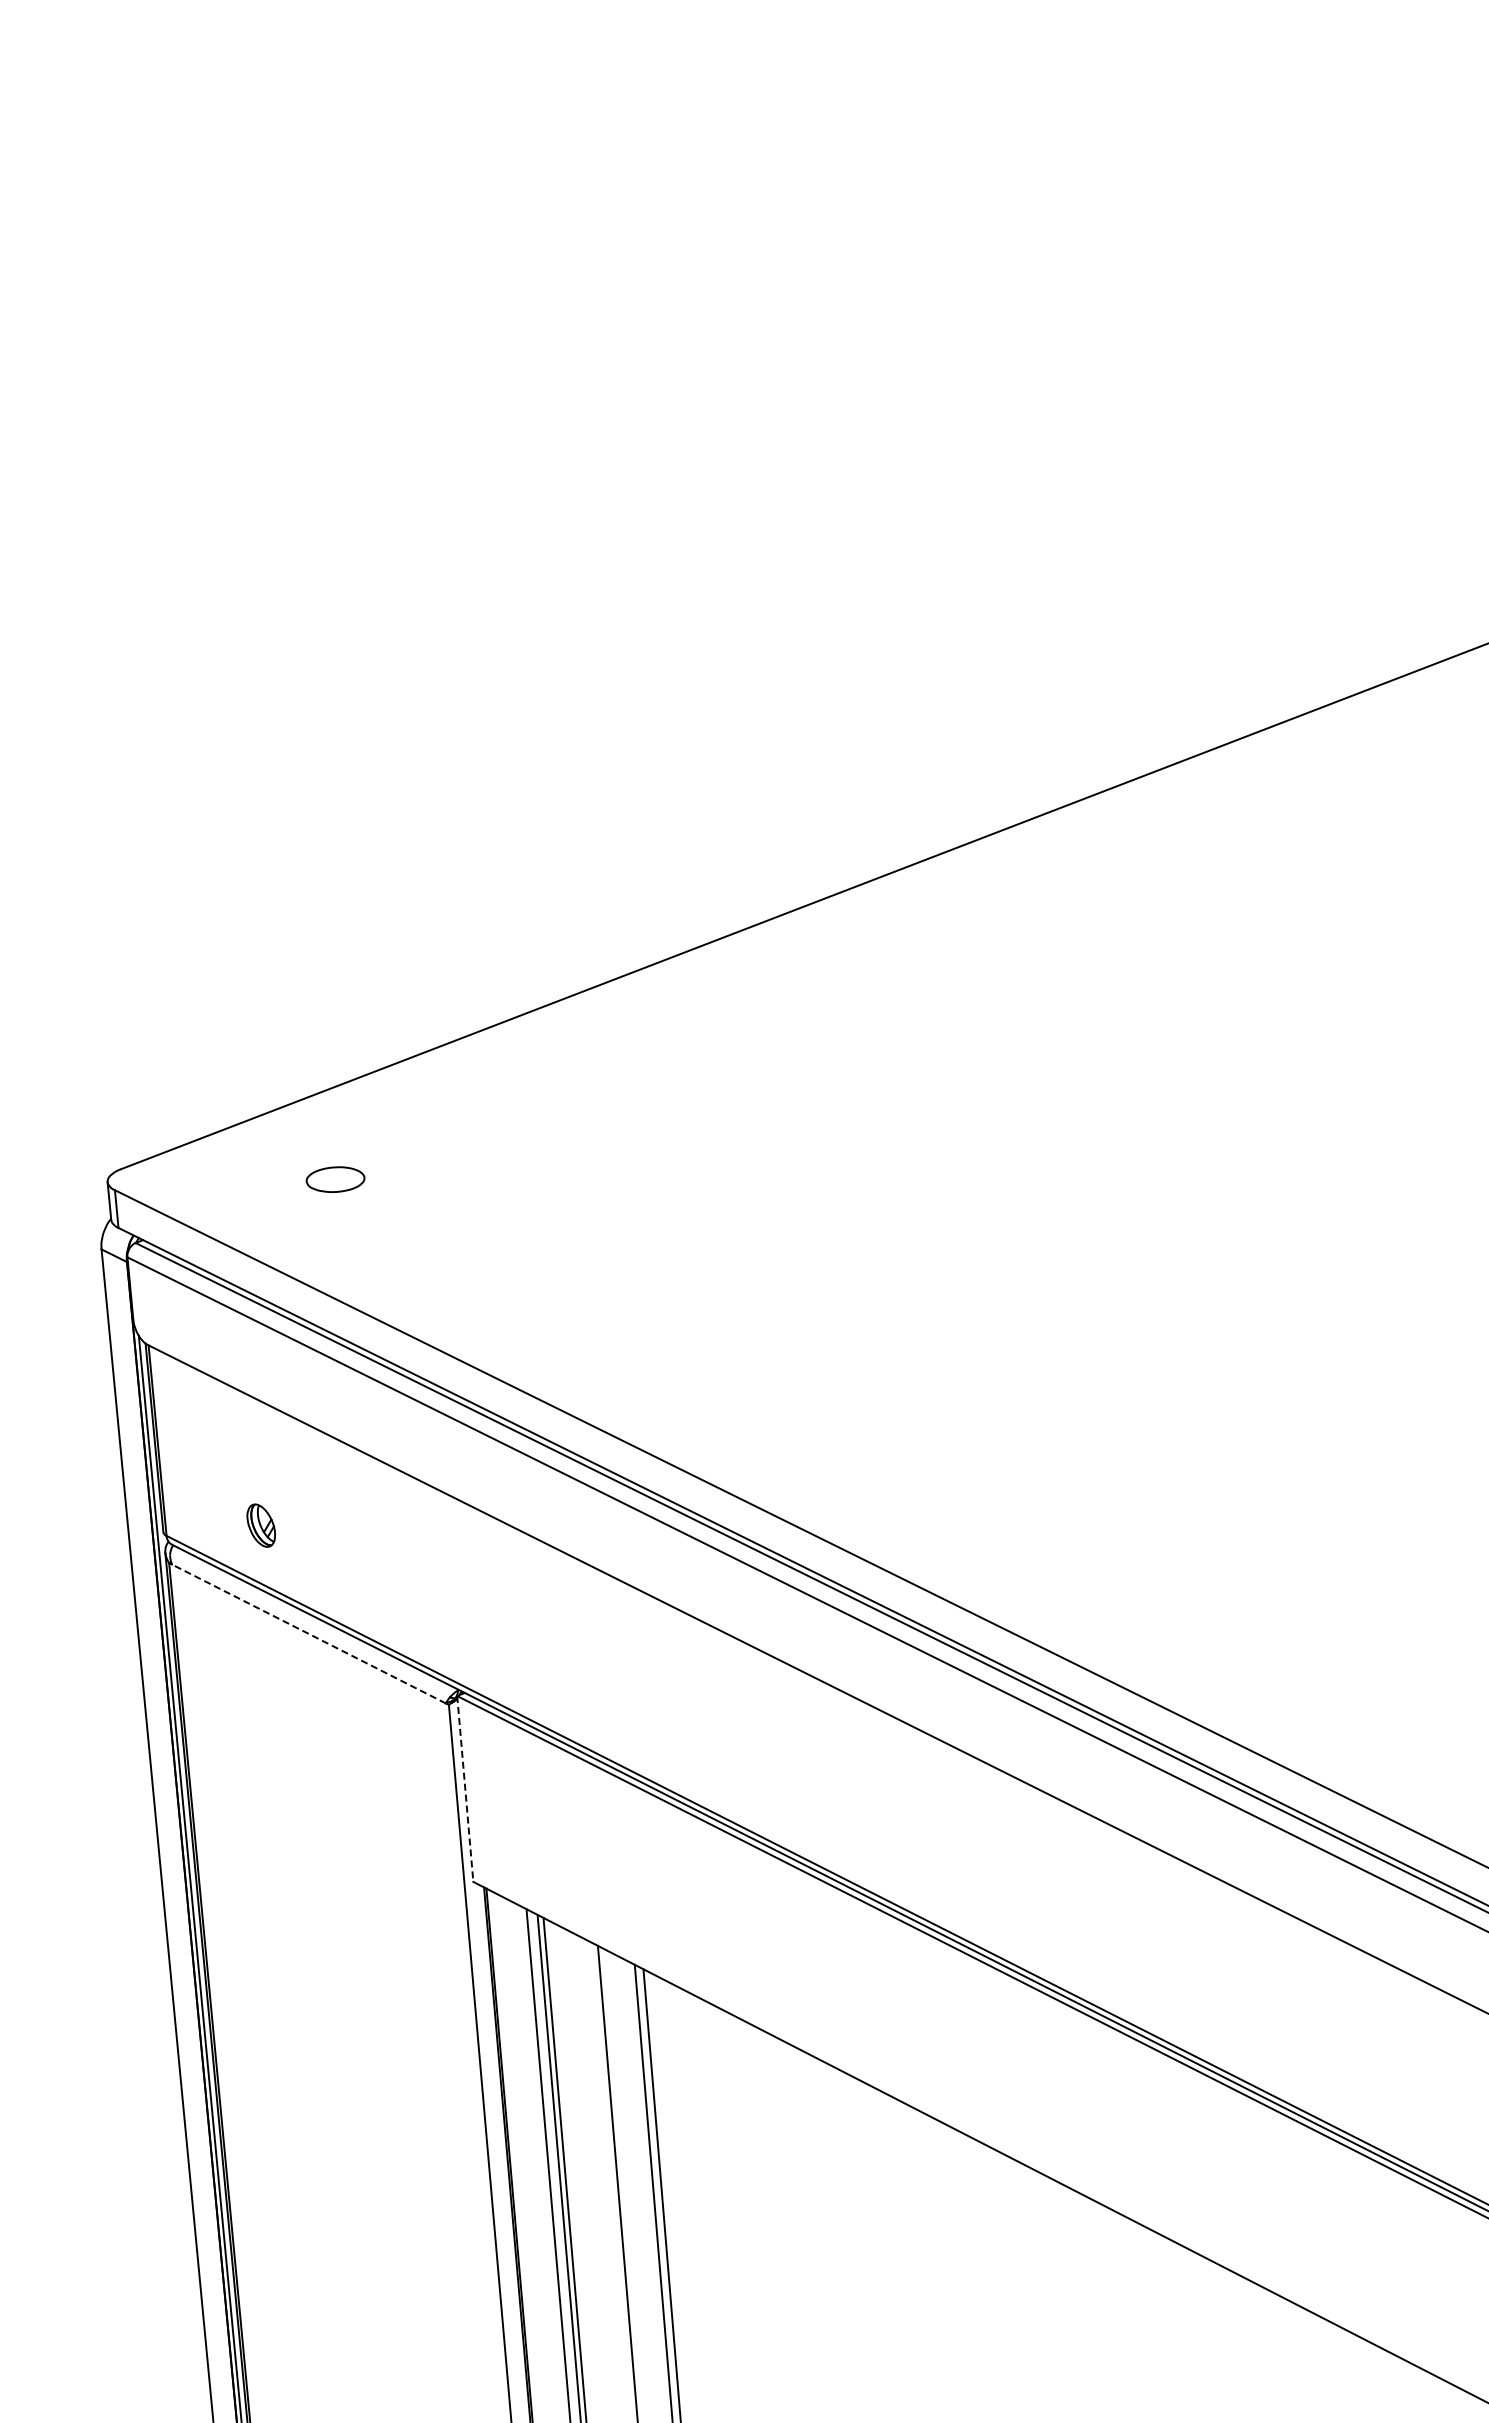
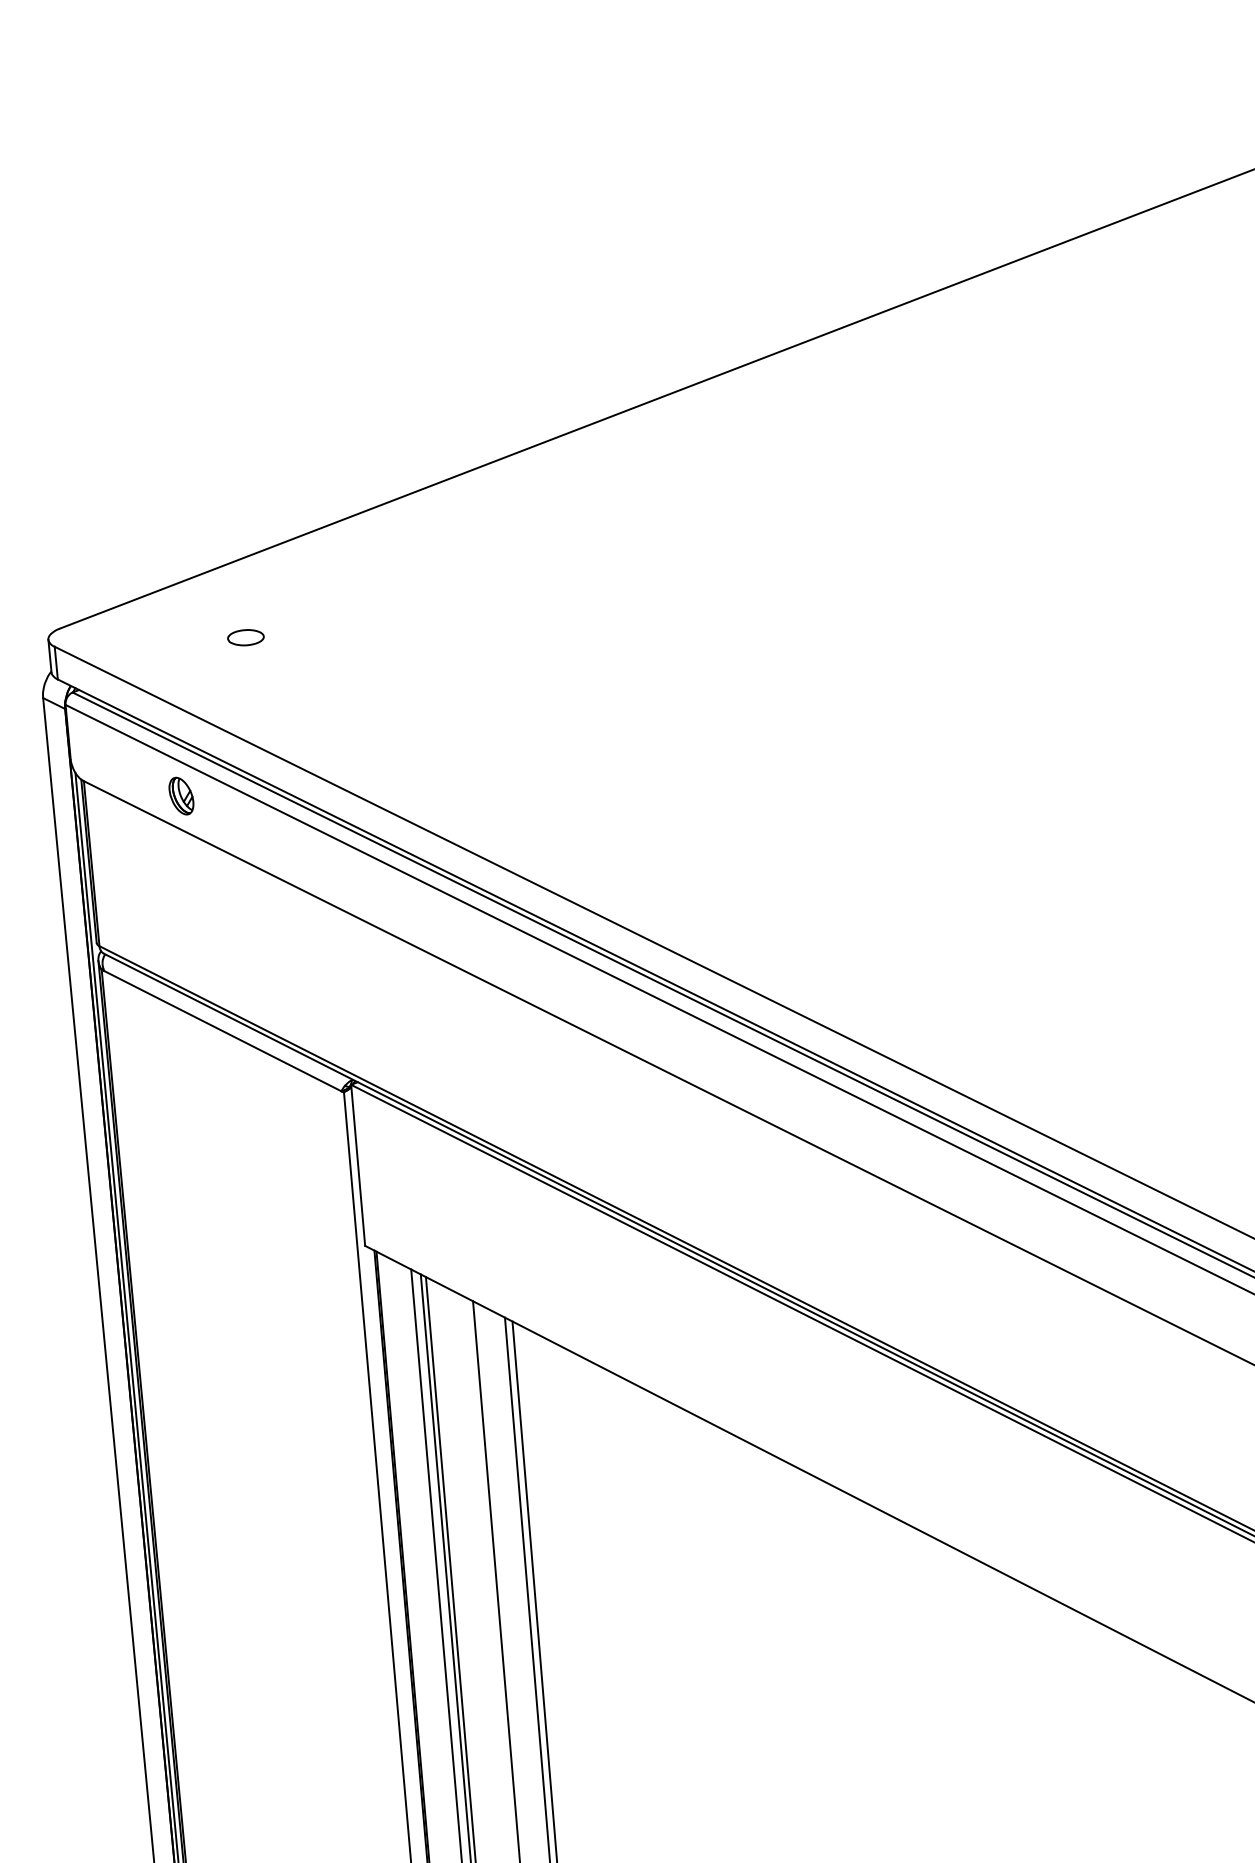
part: (335, 1179) -> (245, 637), size x0.71
part: (260, 1525) -> (180, 795), moved
line: (308, 1633) -> (222, 1030), dashed -> solid
line: (465, 1789) -> (358, 1165), dashed -> solid

